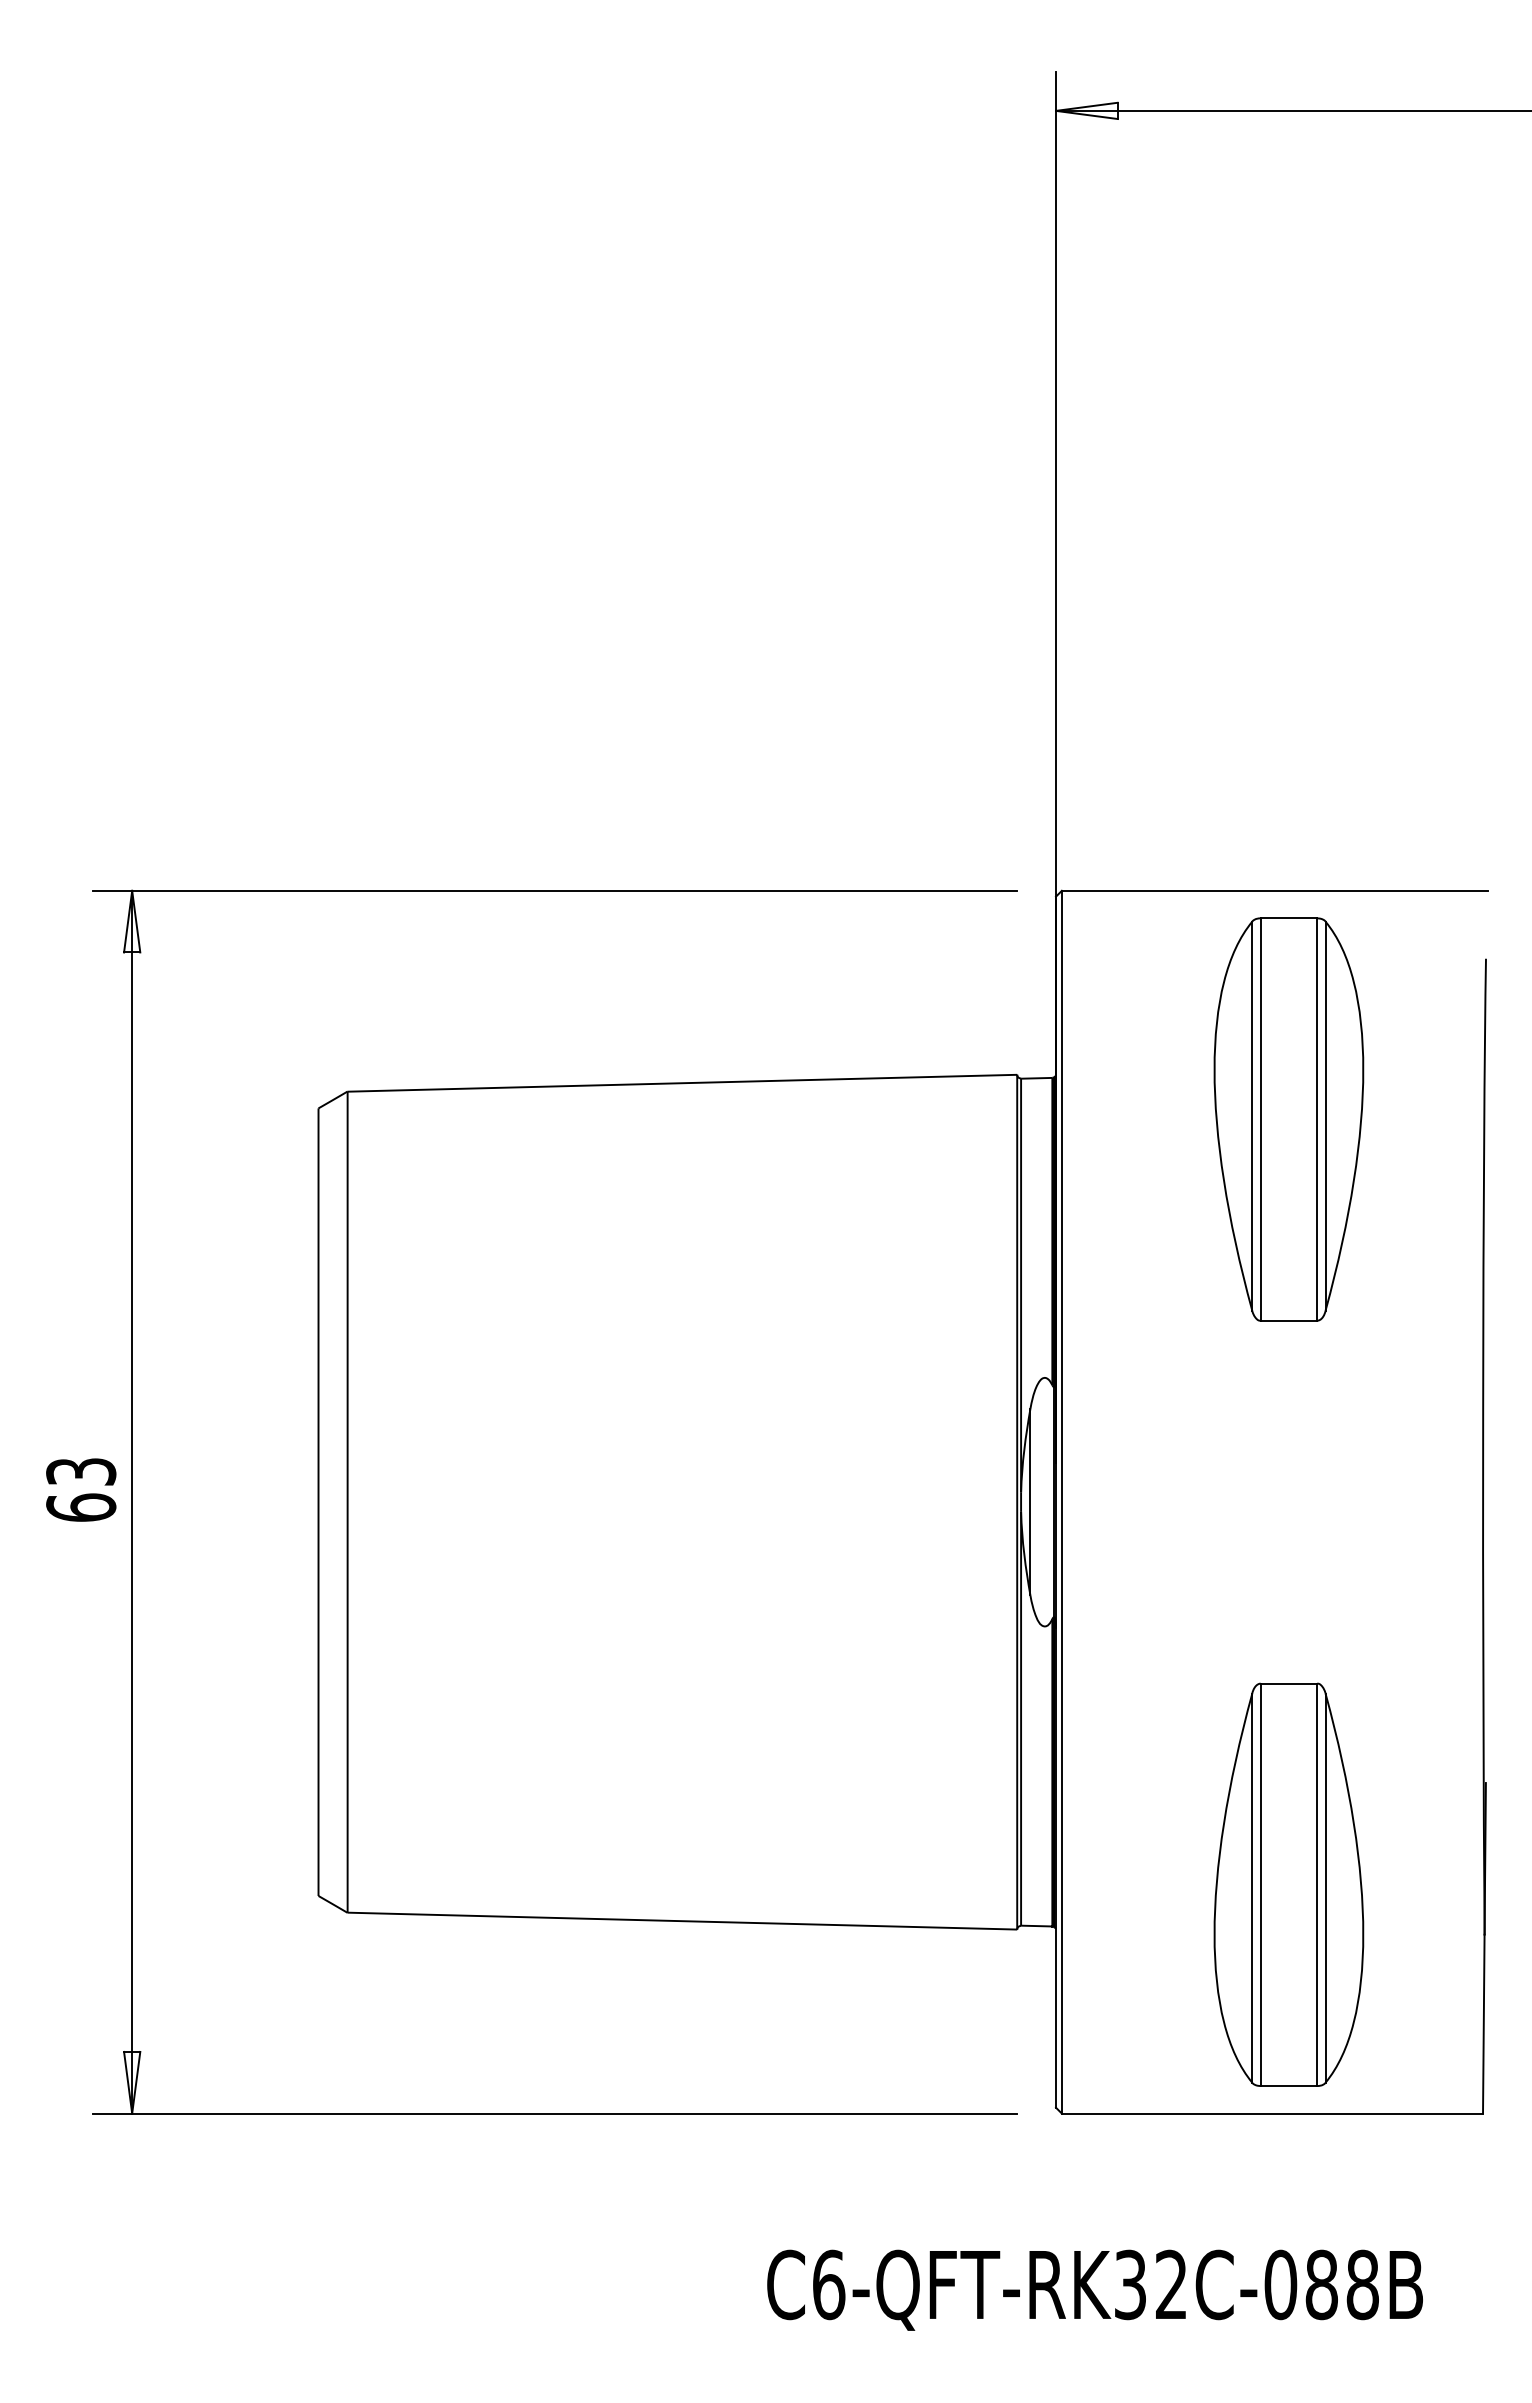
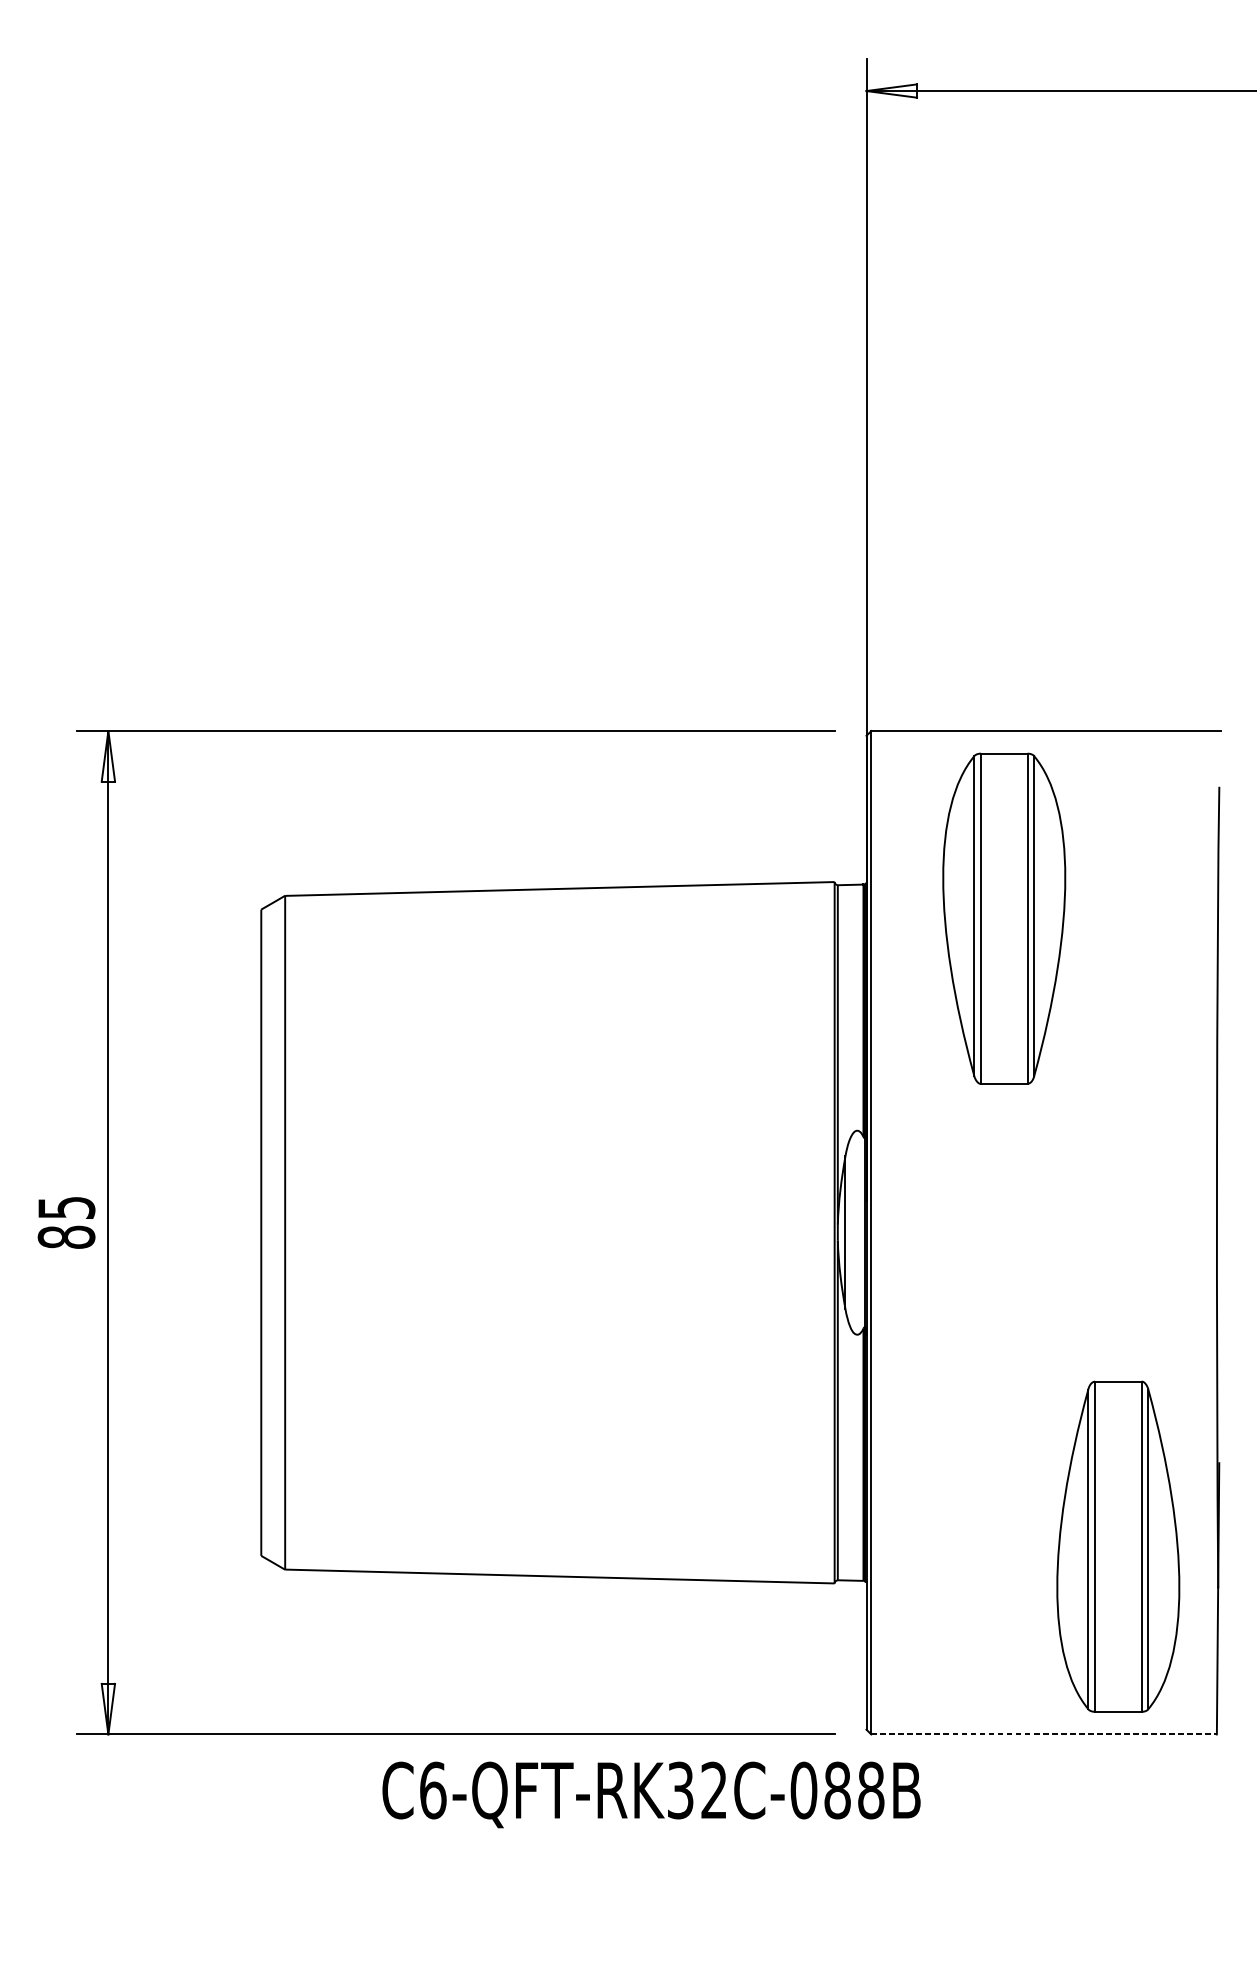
part: (1288, 1119) -> (1003, 918), moved
text: (81, 1489) -> (66, 1222), 63 -> 85
part: (1288, 1884) -> (1117, 1546), moved
line: (1272, 2113) -> (1044, 1734), solid -> dashed
text: (1094, 2289) -> (651, 1794), moved

